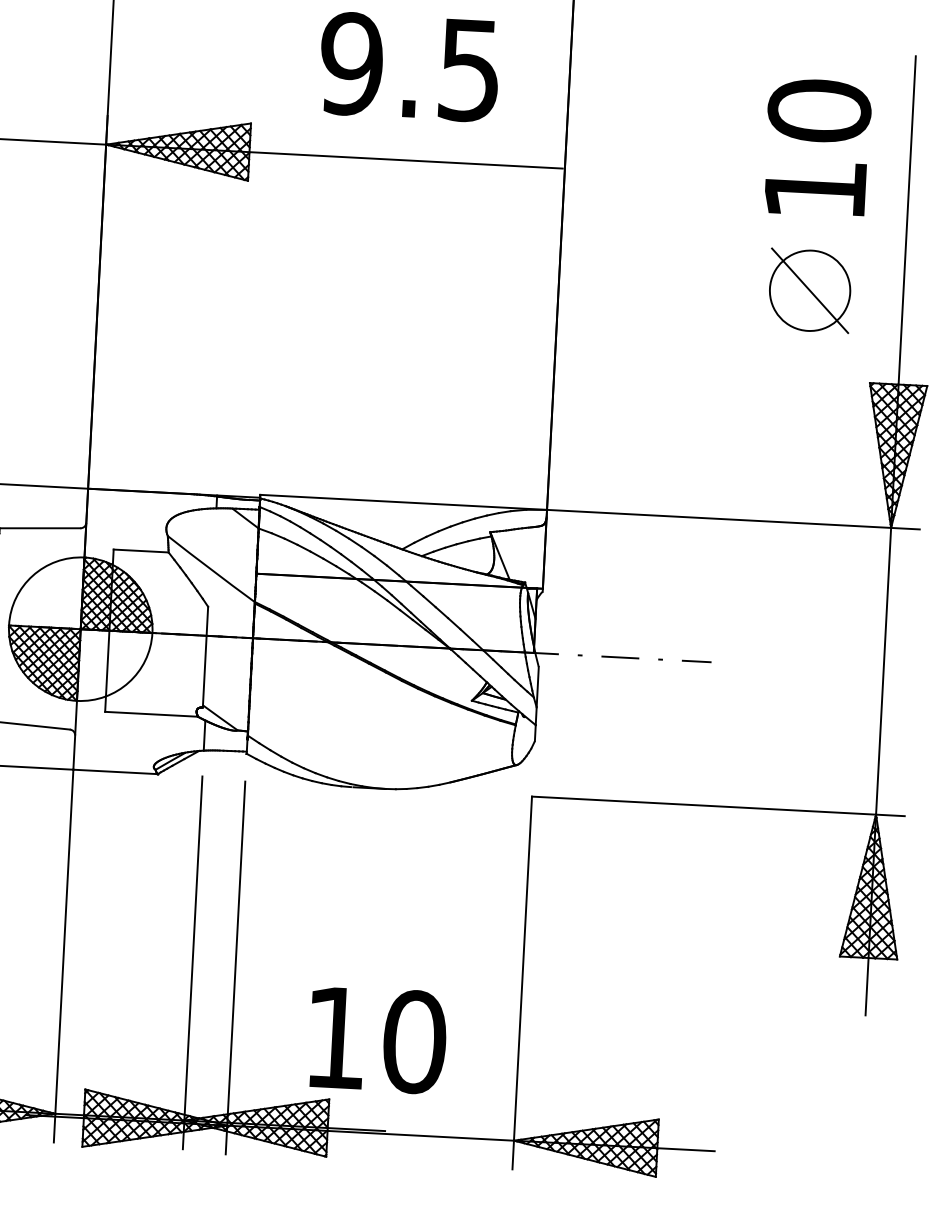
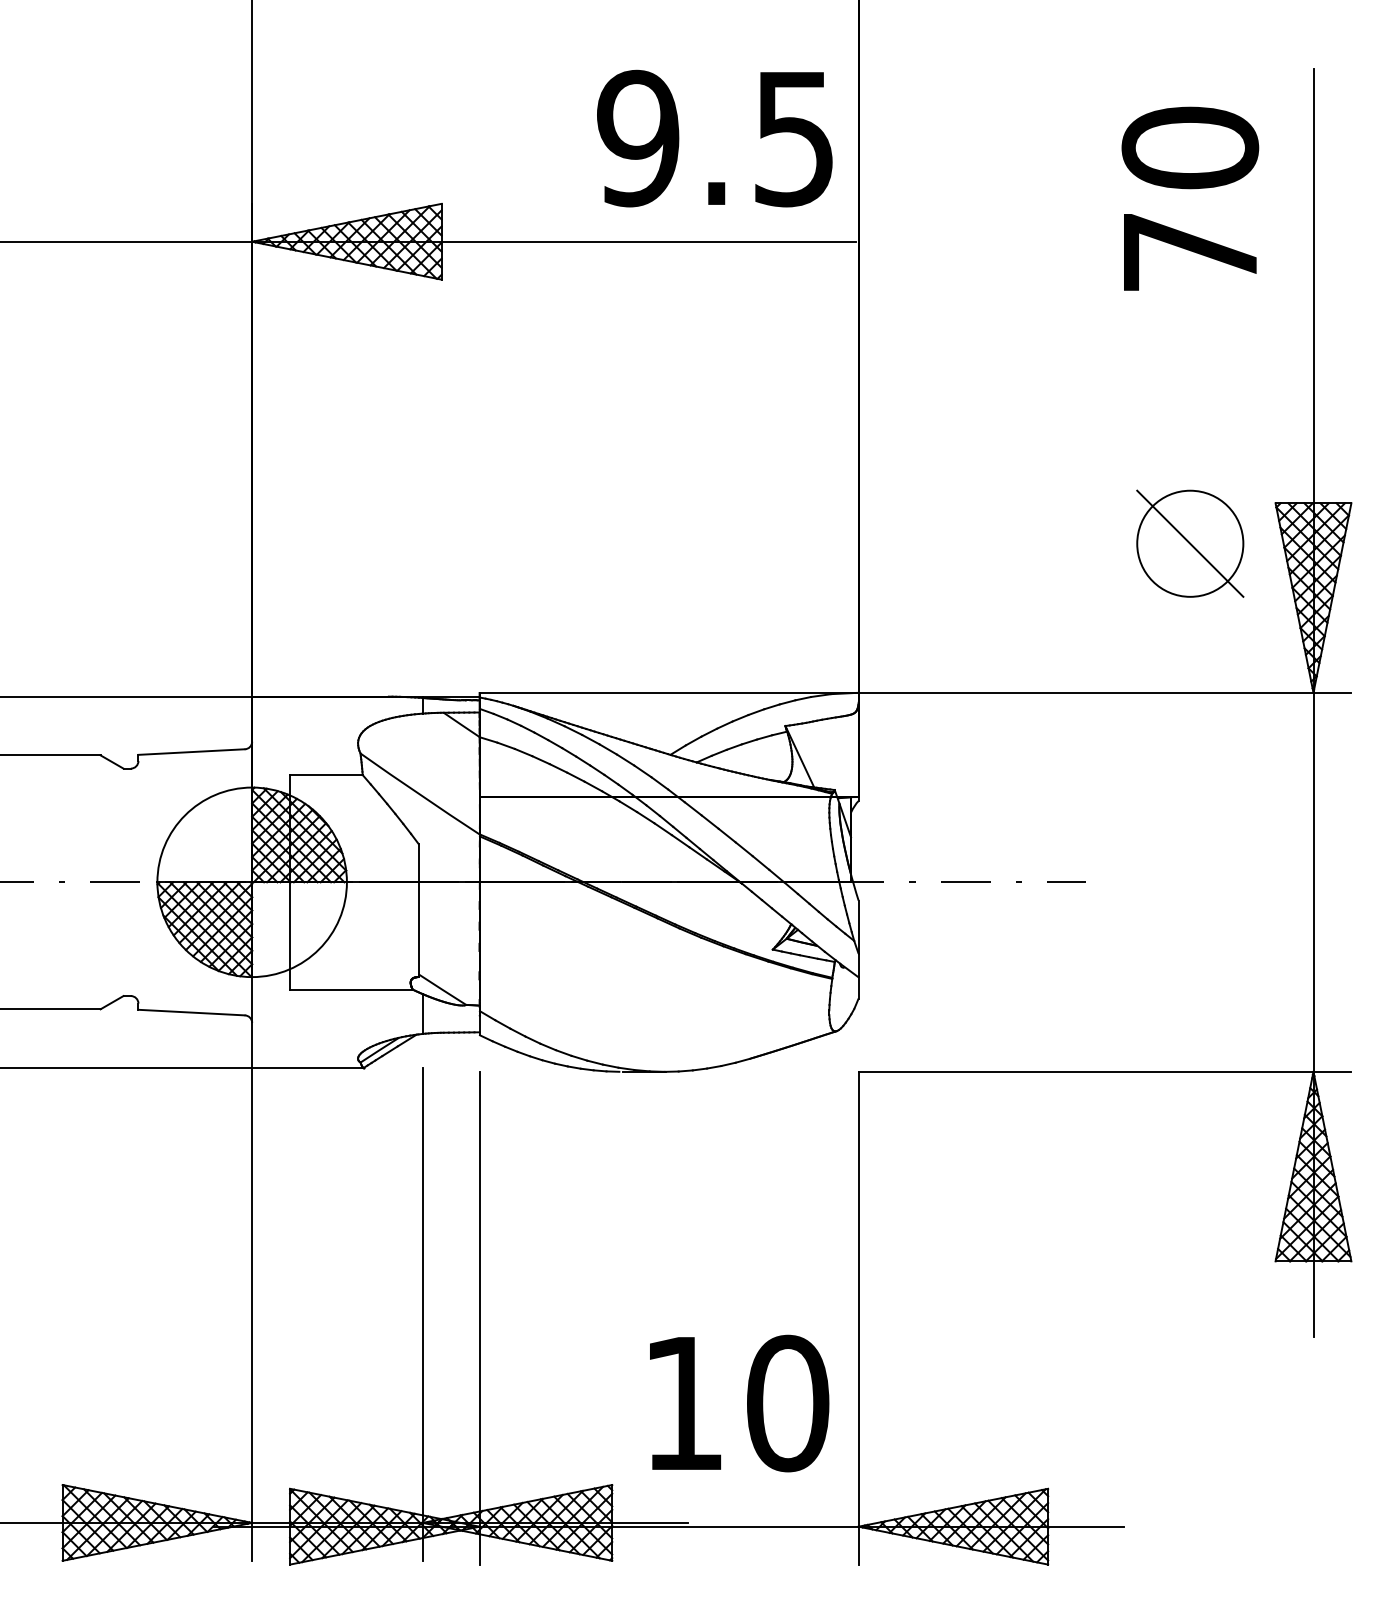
text: (409, 67) -> (714, 138), moved
text: (815, 189) -> (1190, 252), 10 -> 70
part: (810, 290) -> (1190, 543), moved
text: (378, 1040) -> (739, 1403), moved

